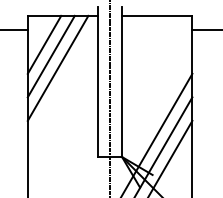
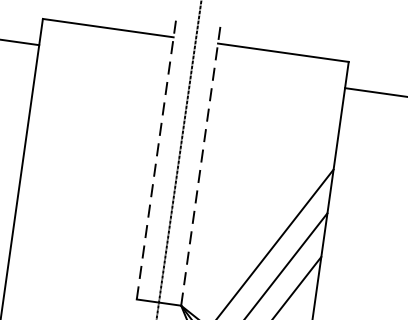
line: (44, 44) -> (66, 76), removed
line: (50, 56) -> (74, 100), removed
line: (57, 67) -> (84, 122), removed
line: (98, 82) -> (156, 161), solid -> dashed
line: (122, 82) -> (201, 167), solid -> dashed

